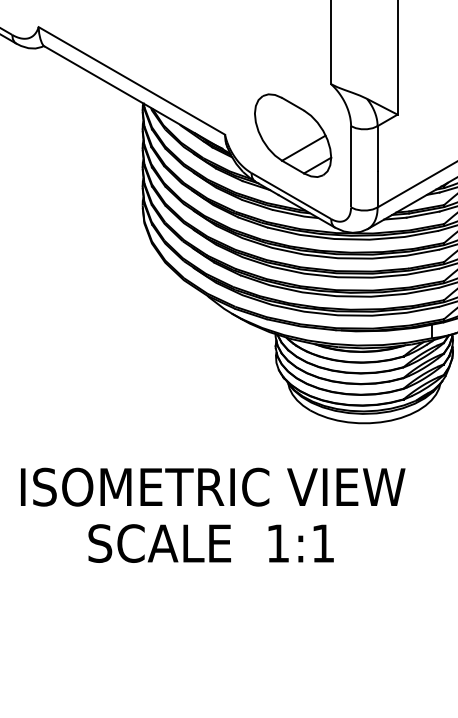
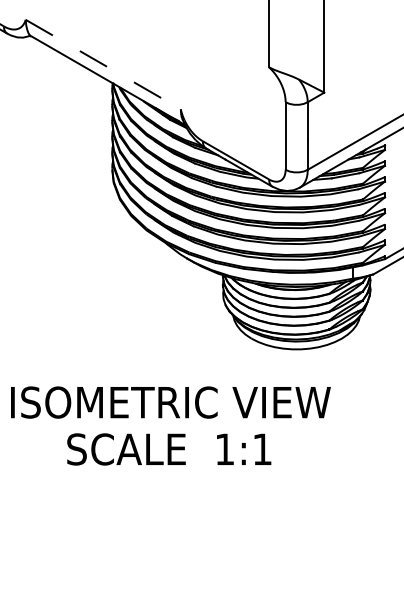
line: (132, 80) -> (103, 64), solid -> dashed
part: (293, 134) -> (237, 109), removed

